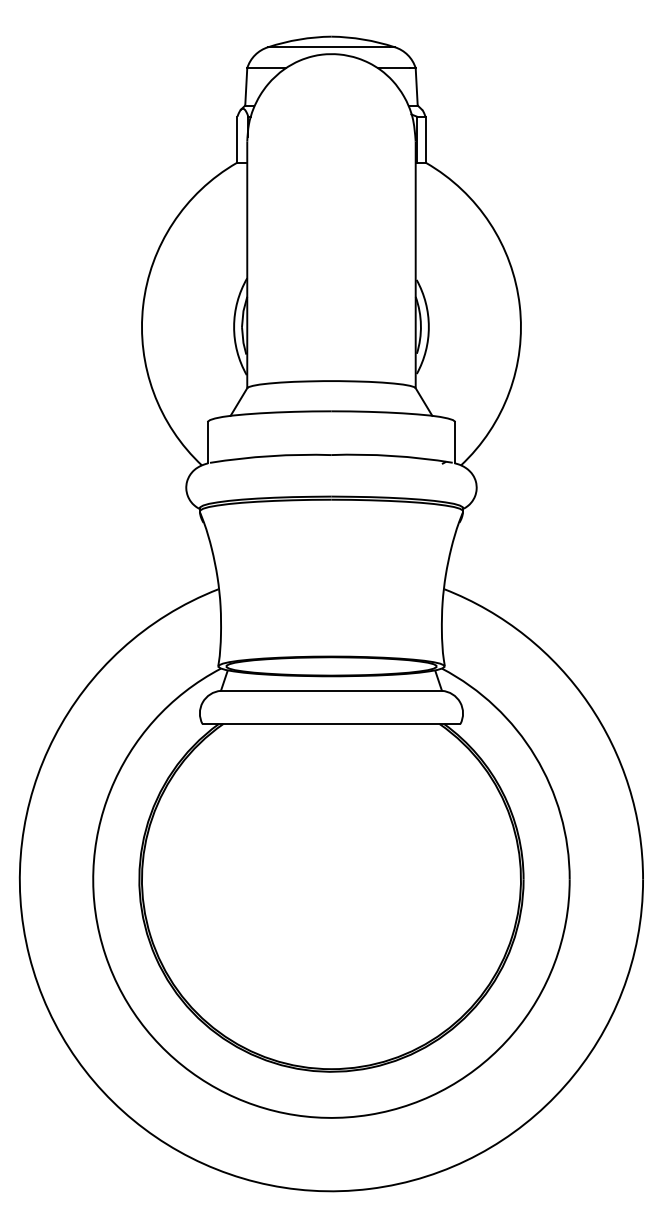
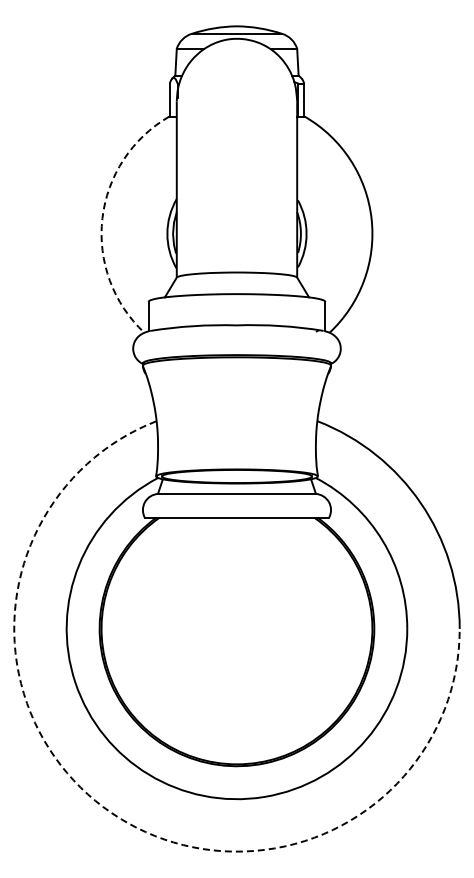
arc: (143, 305) -> (102, 218), solid -> dashed
arc: (155, 1136) -> (111, 812), solid -> dashed

